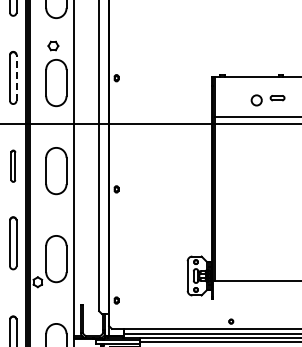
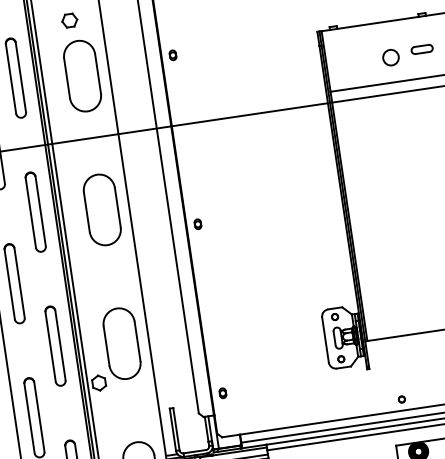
line: (16, 77) -> (20, 76), dashed -> solid
part: (13, 166) -> (36, 212), size x1.67
part: (13, 243) -> (55, 346), moved

